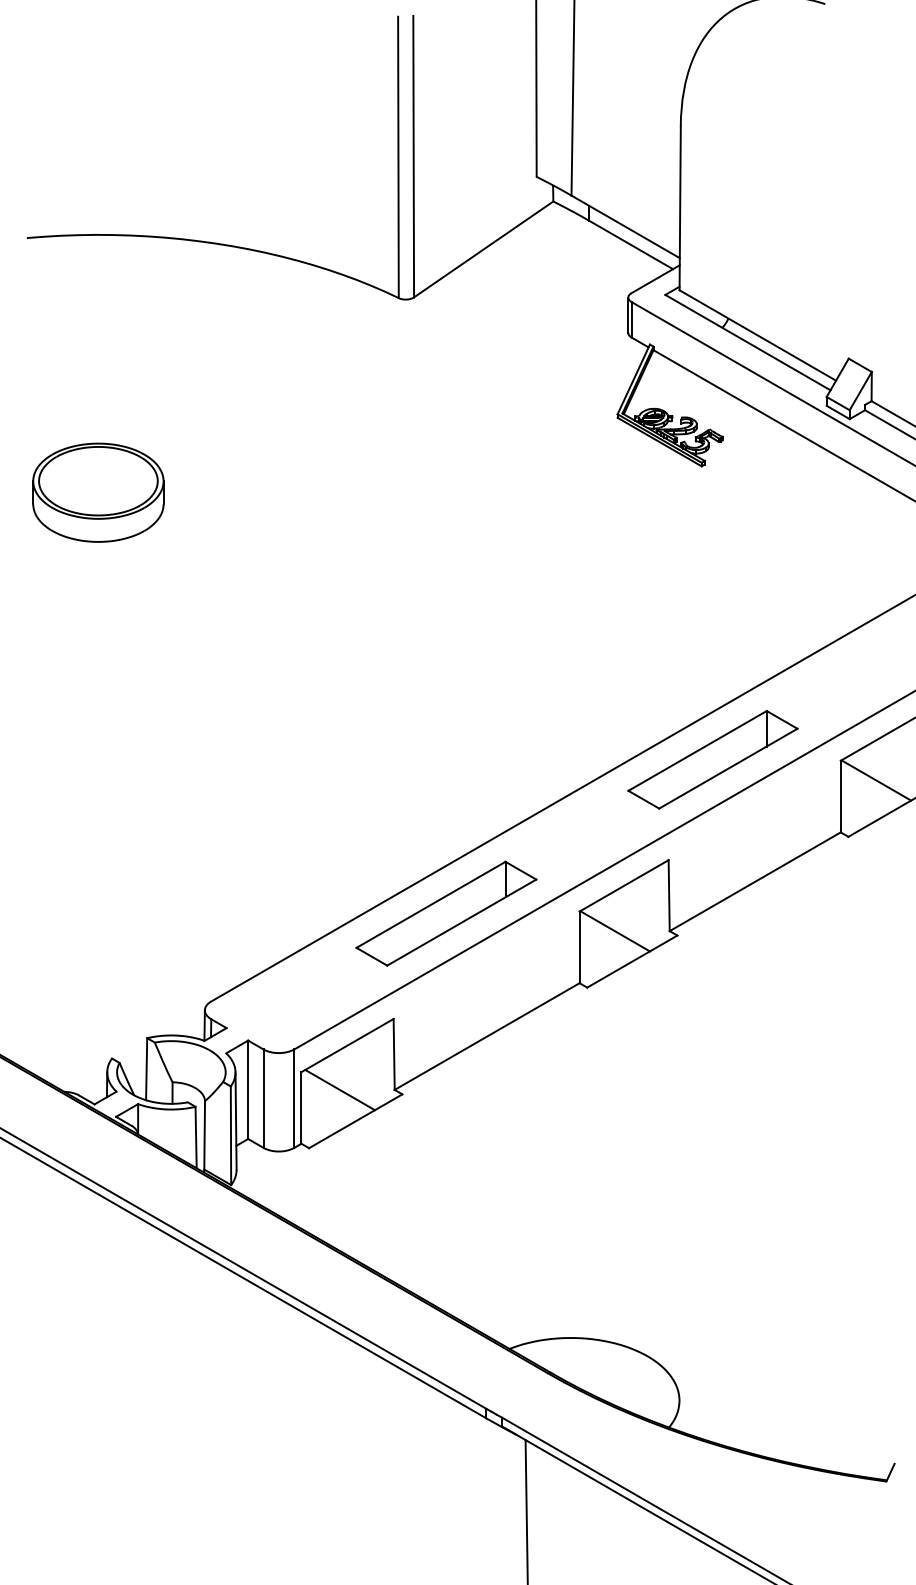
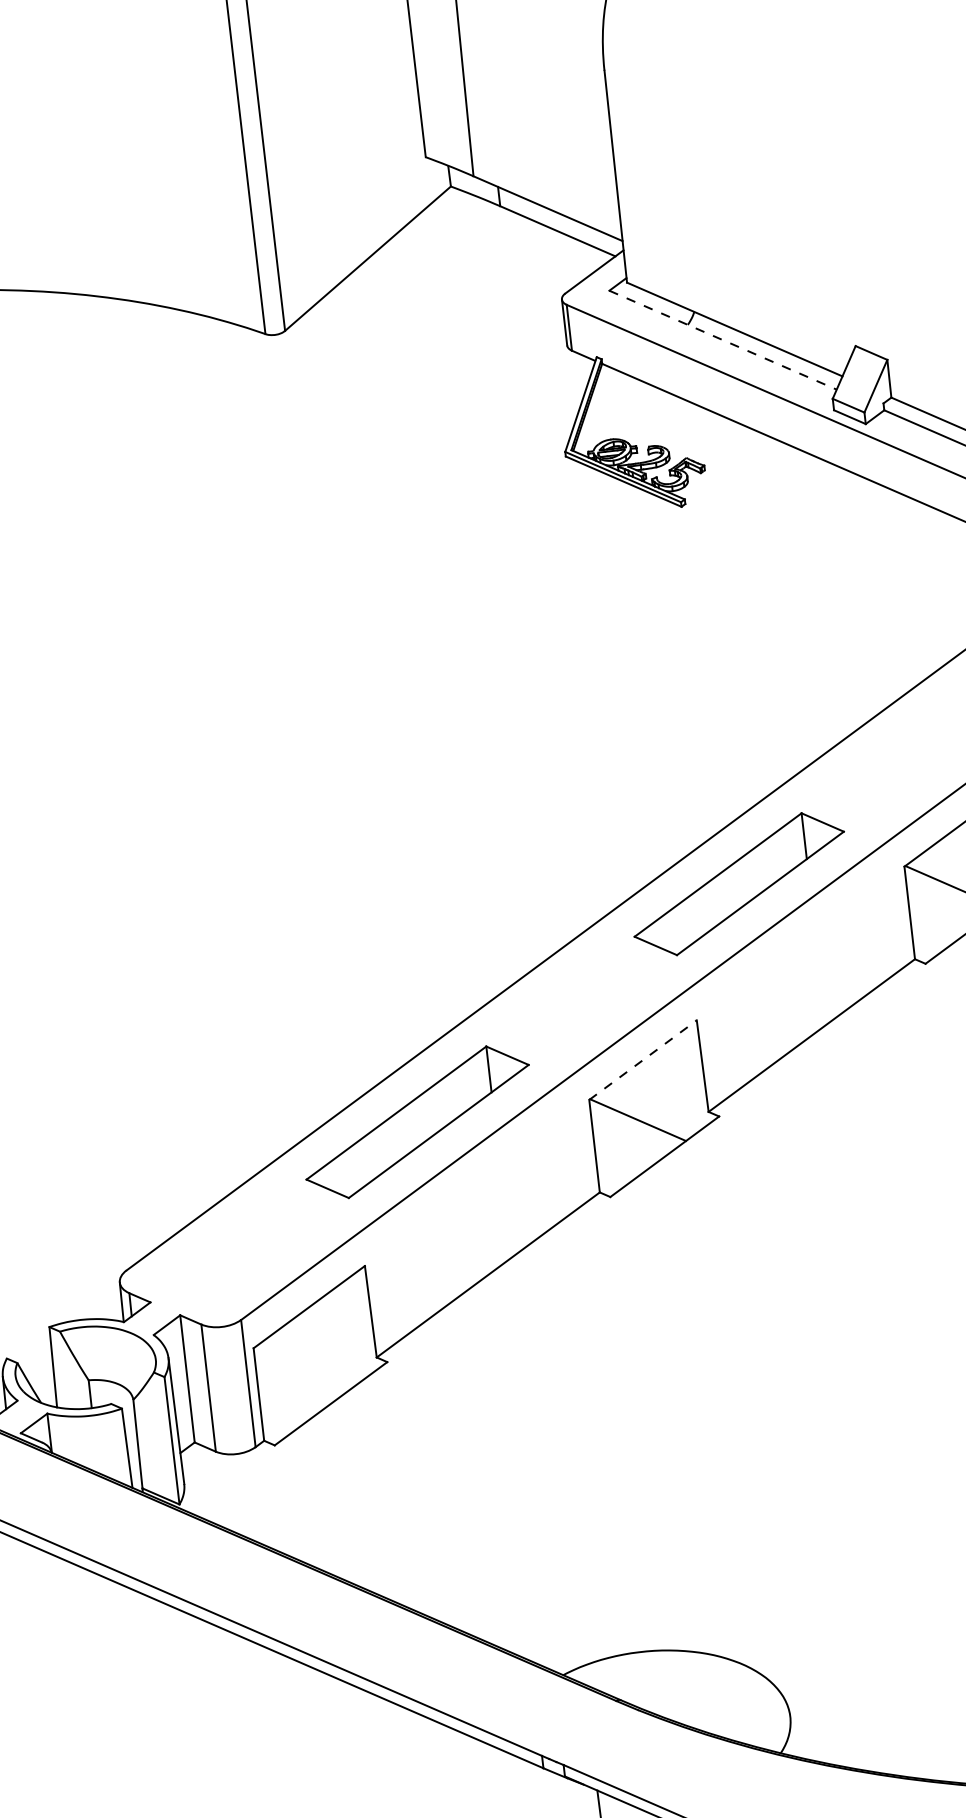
line: (748, 342) -> (723, 339), solid -> dashed
line: (624, 885) -> (643, 1059), solid -> dashed
line: (339, 1089) -> (305, 1365), removed

